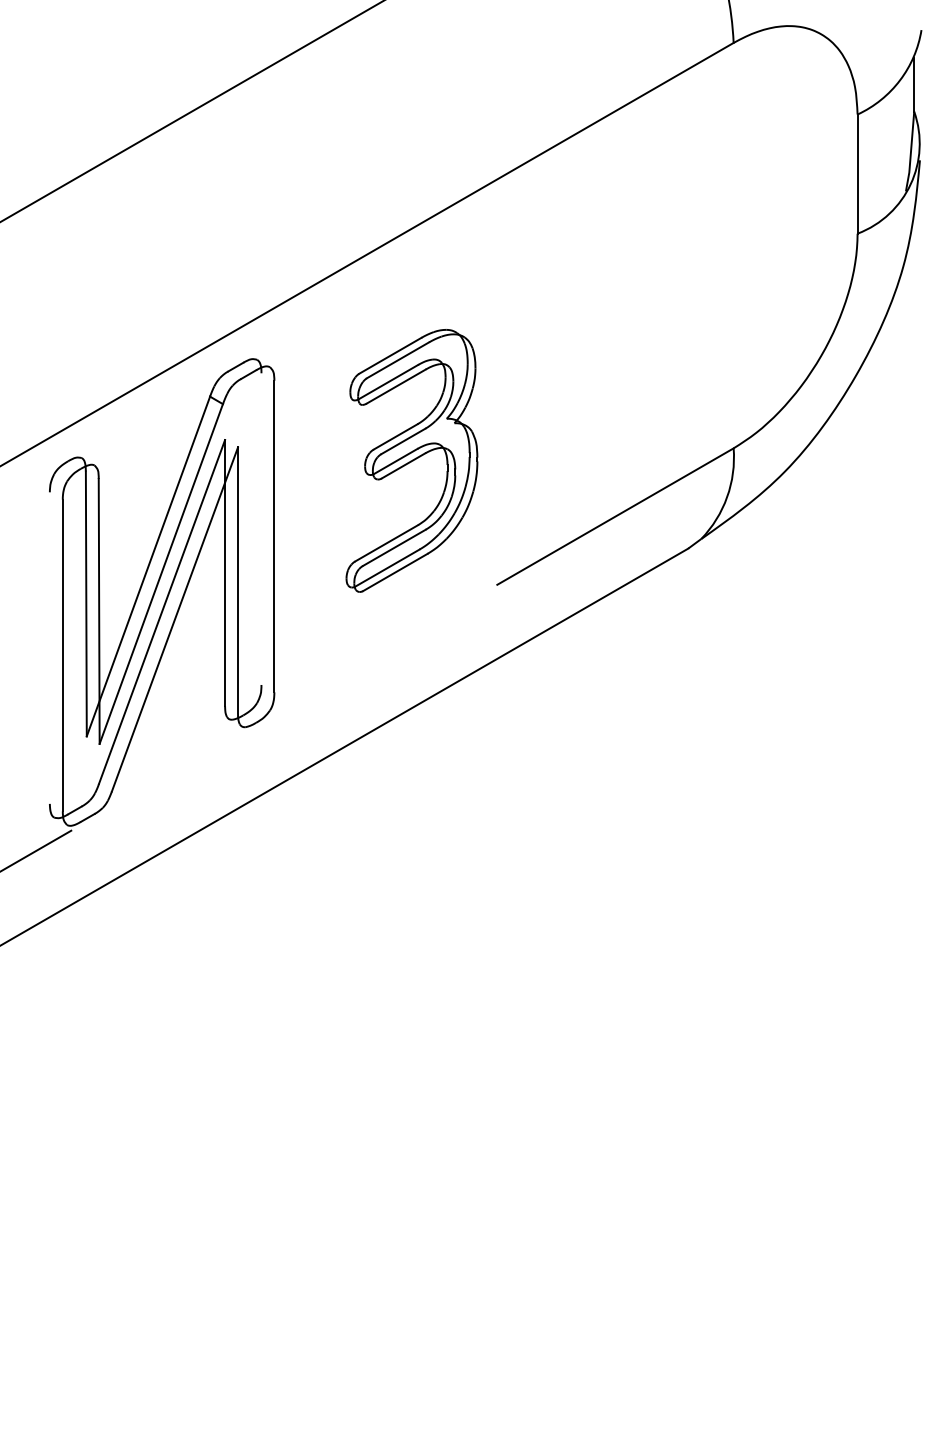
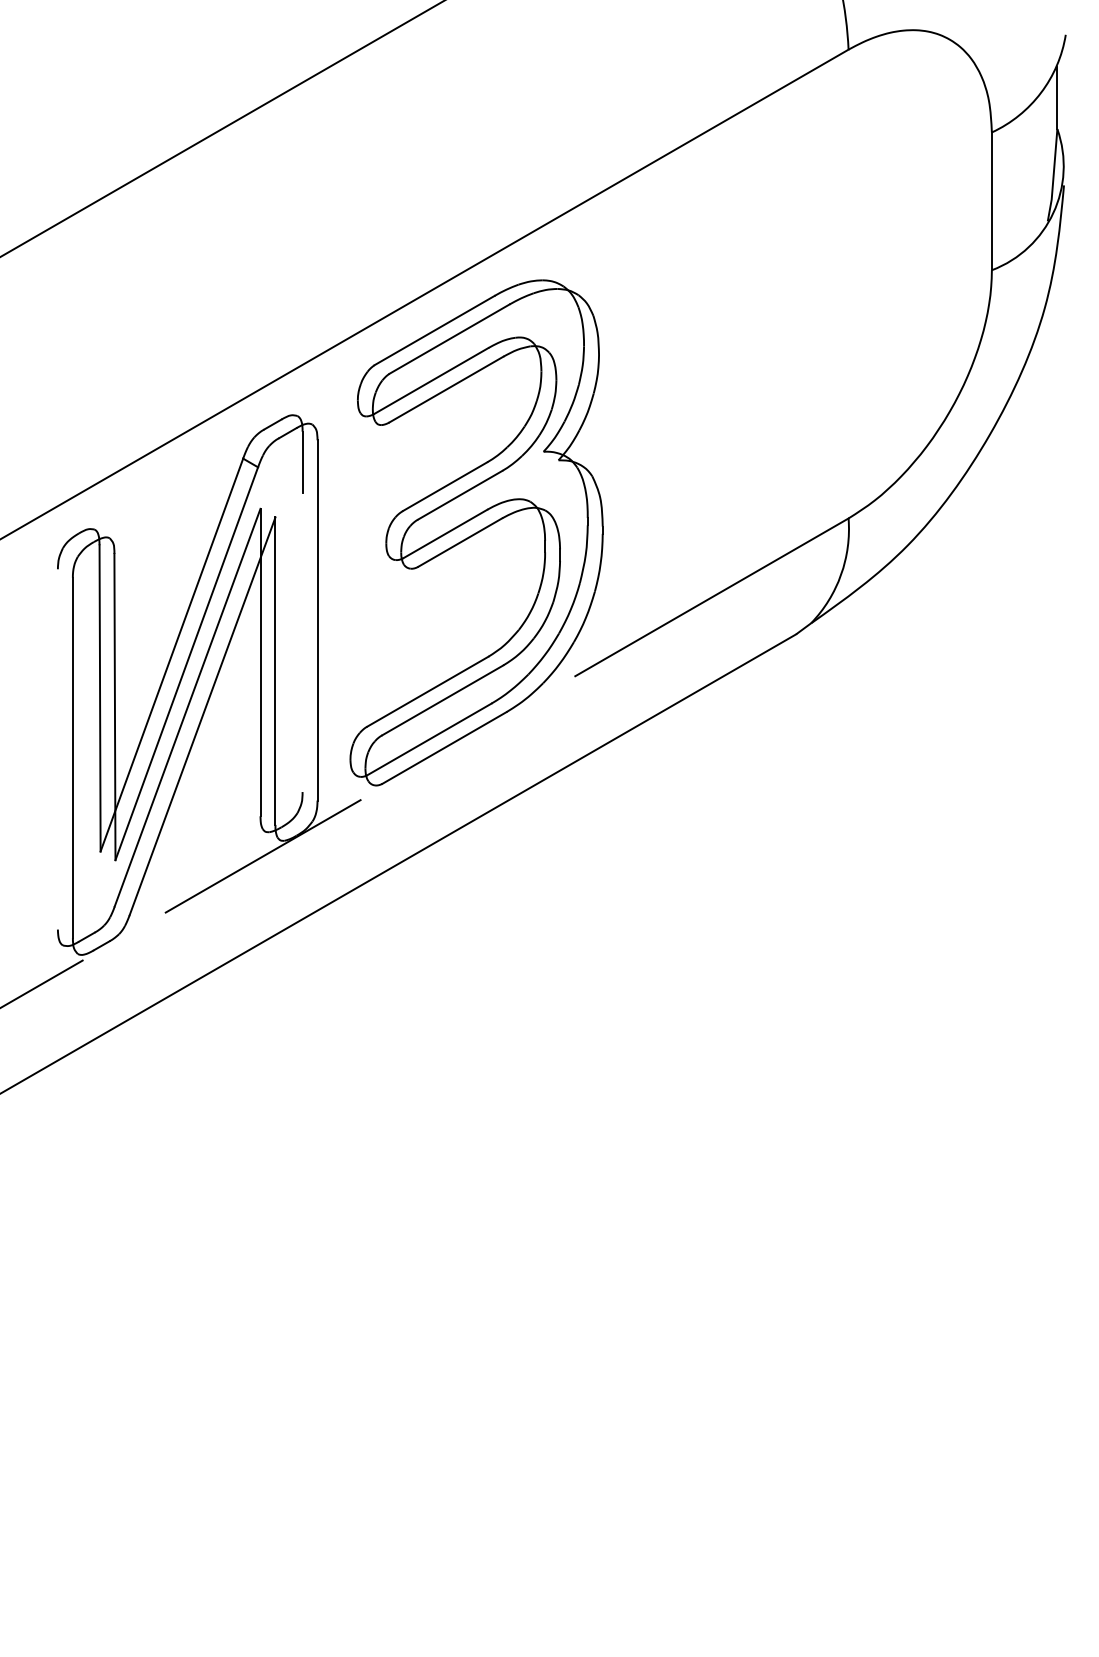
line: (261, 399) -> (302, 461), added
part: (411, 460) -> (476, 532), size x1.67
line: (227, 740) -> (263, 856), added

